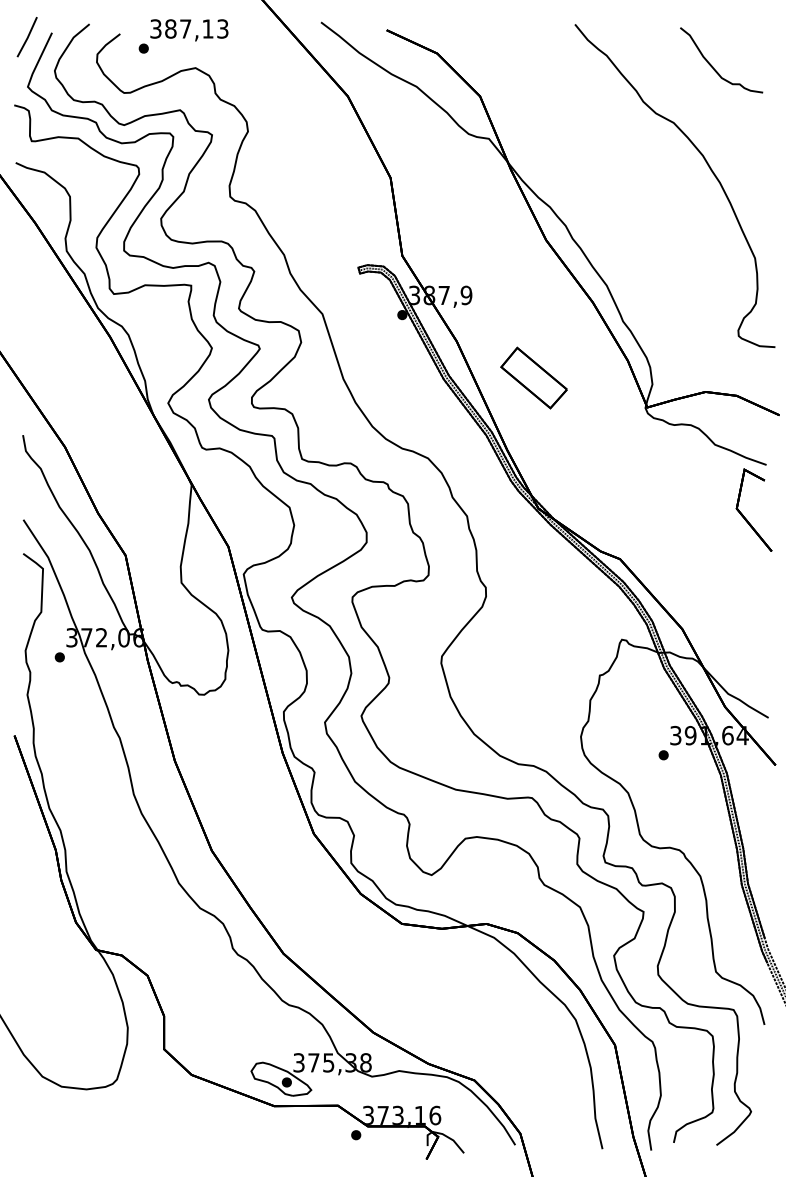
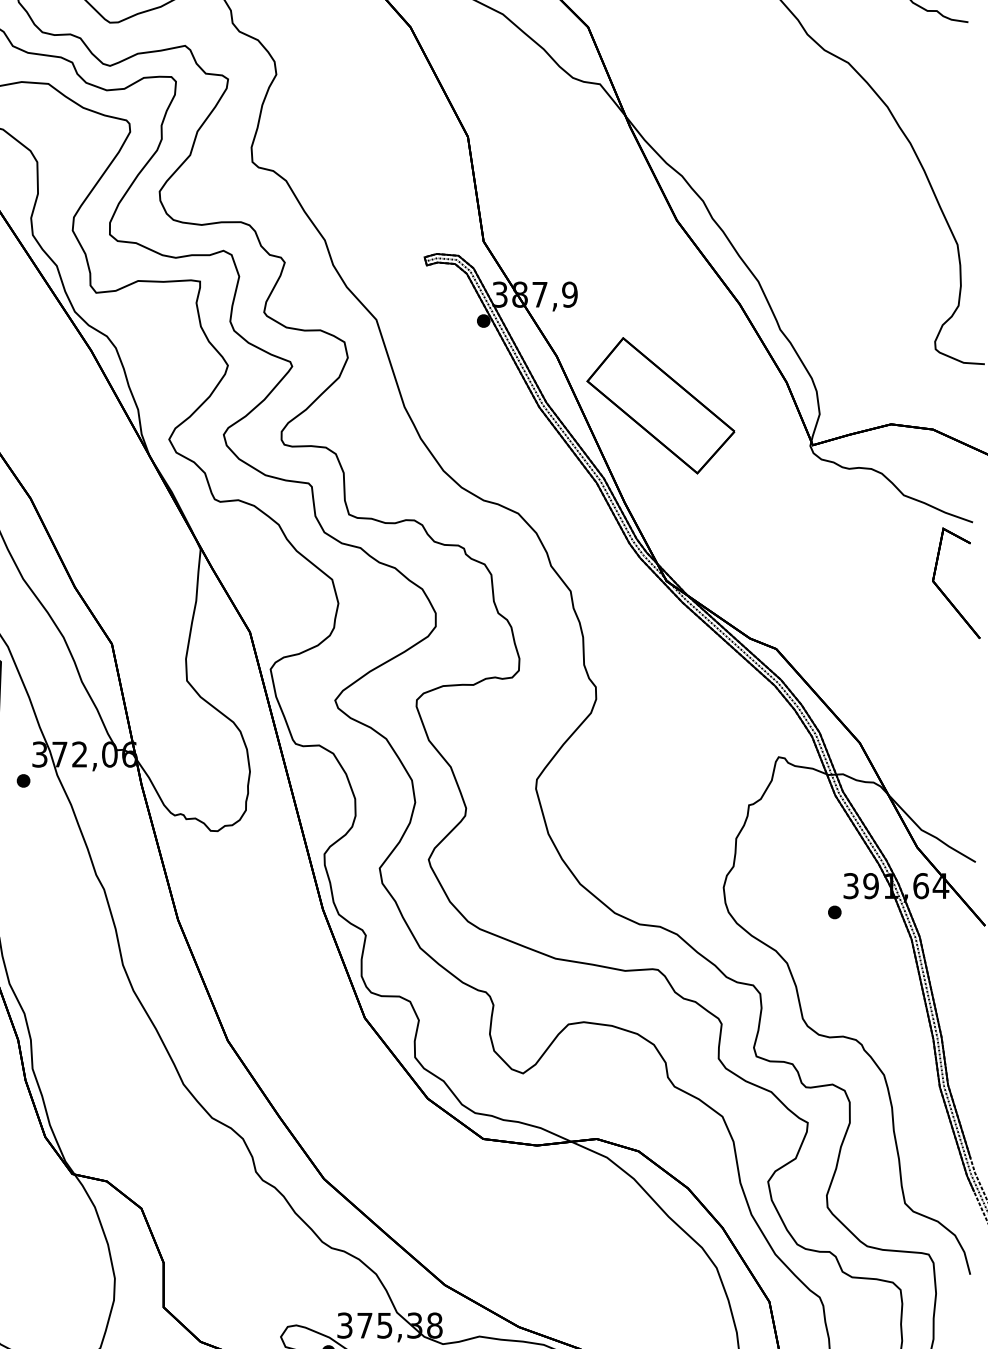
part: (533, 377) -> (659, 404), size x1.67

